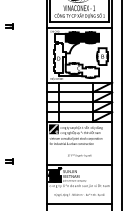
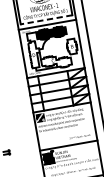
line: (79, 22) -> (46, 20), solid -> dashed
text: (79, 155) -> (79, 136), moved

